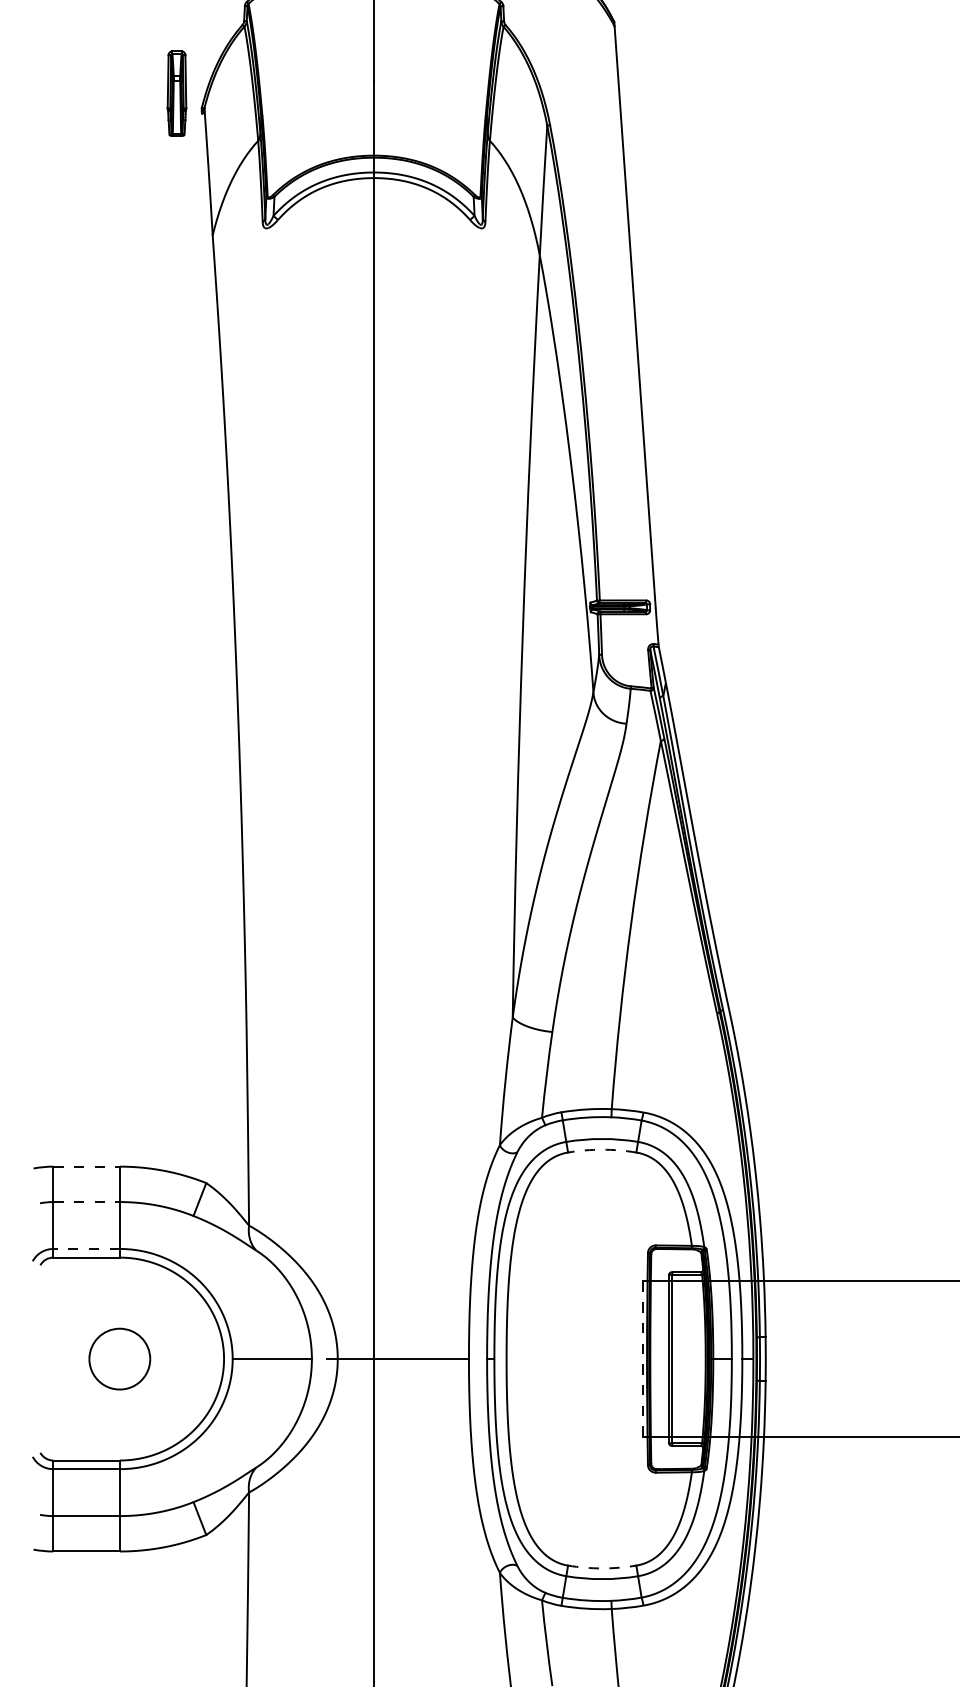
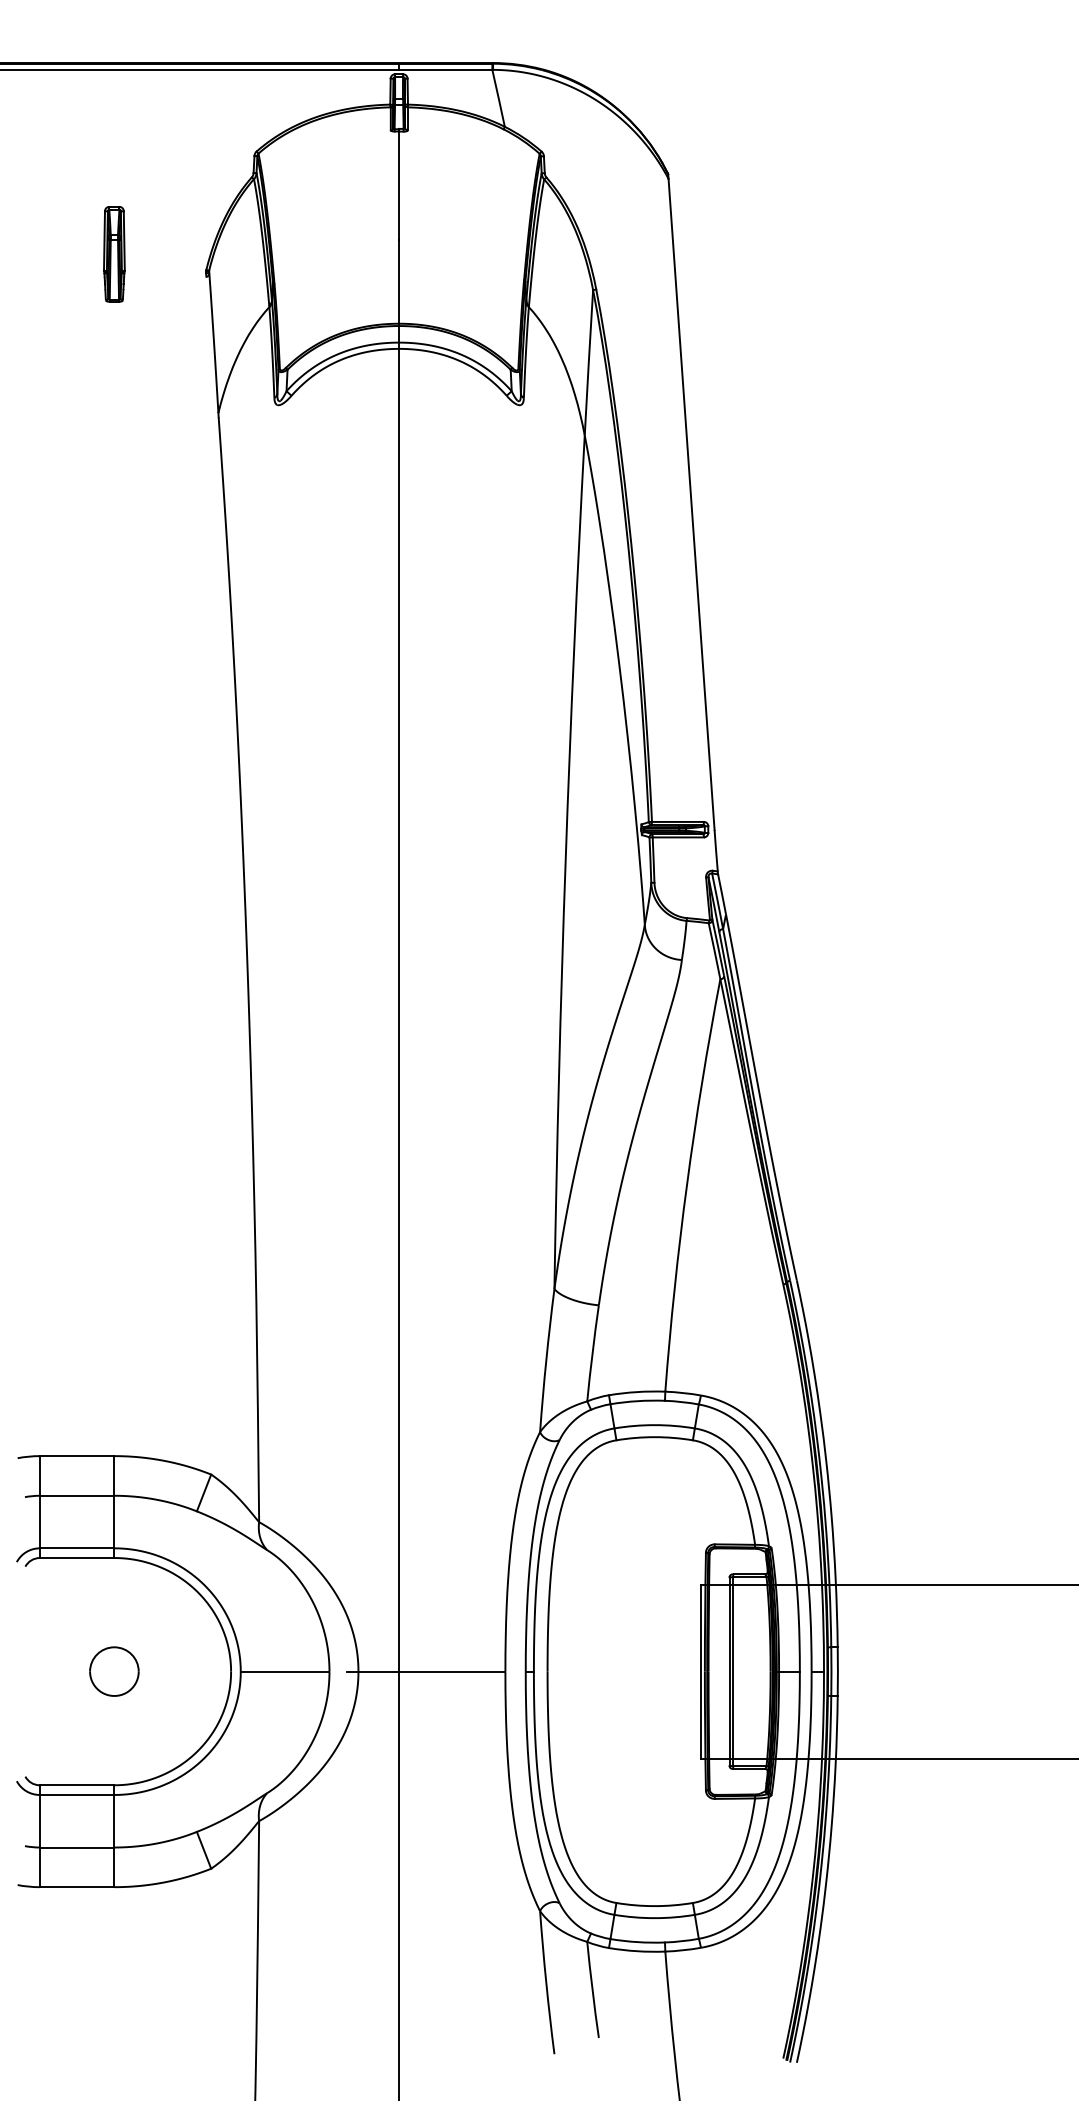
part: (177, 93) -> (114, 254), moved
arc: (602, 1150) -> (654, 1437), dashed -> solid
line: (86, 1166) -> (77, 1456), dashed -> solid
line: (86, 1201) -> (77, 1495), dashed -> solid
line: (86, 1249) -> (76, 1548), dashed -> solid
part: (119, 1358) -> (114, 1671), size x0.71
line: (643, 1358) -> (700, 1671), dashed -> solid
arc: (602, 1568) -> (654, 1906), dashed -> solid

